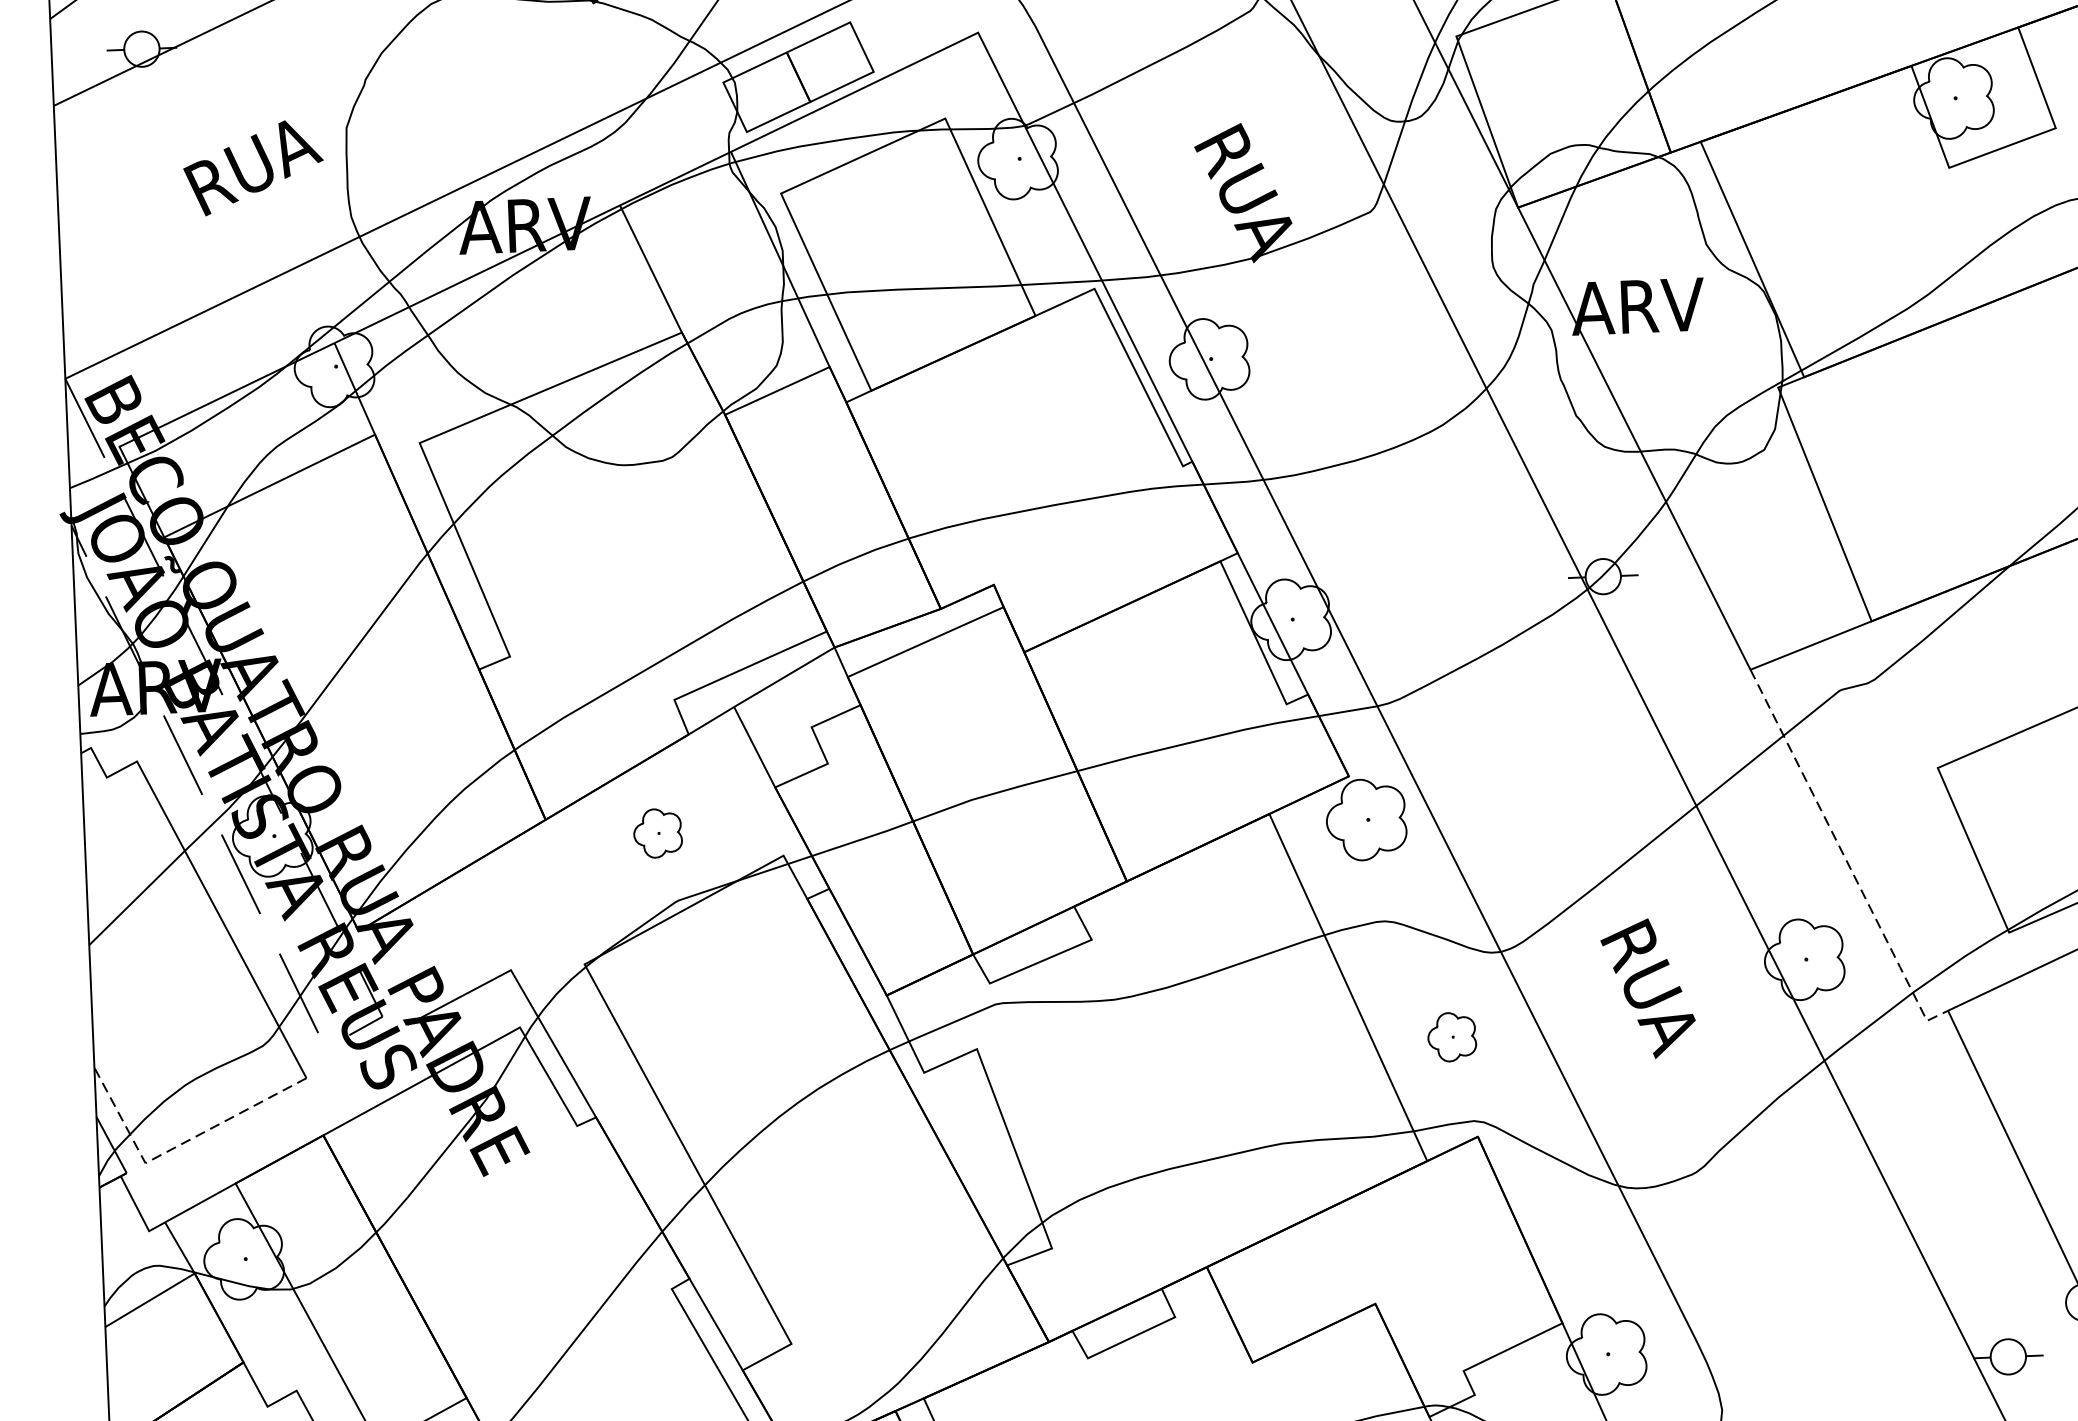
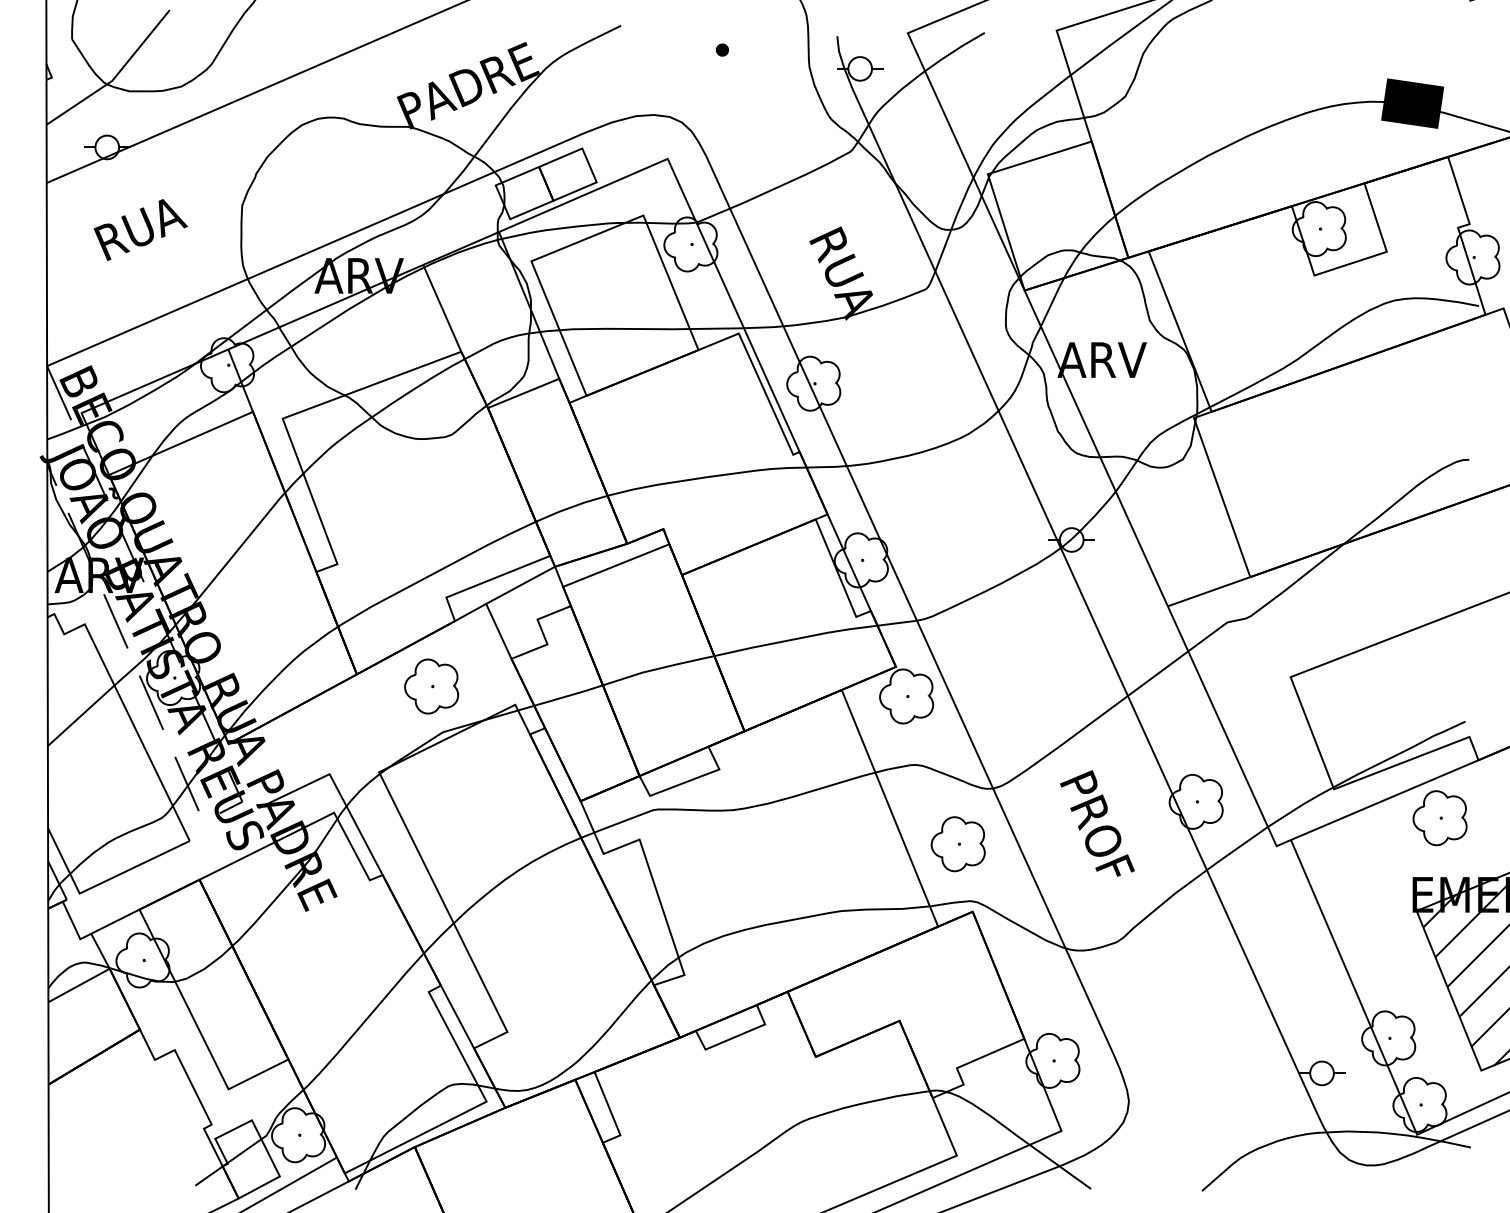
text: (253, 167) -> (140, 229), moved
part: (657, 833) -> (431, 686), size x1.67
line: (1845, 858) -> (1226, 735), dashed -> solid
text: (1663, 1005) -> (1100, 828), RUA -> PROF
part: (1451, 1037) -> (957, 844), size x1.67
line: (177, 1146) -> (101, 883), dashed -> solid

